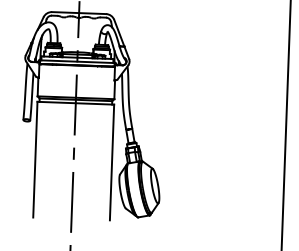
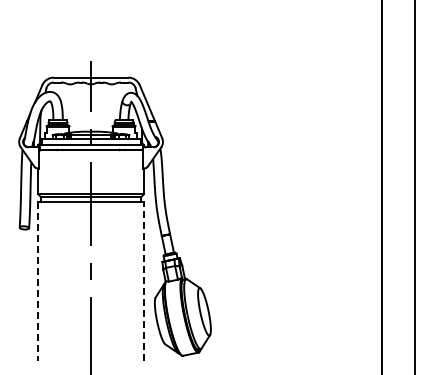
line: (35, 159) -> (38, 281), solid -> dashed
line: (111, 162) -> (143, 281), solid -> dashed

